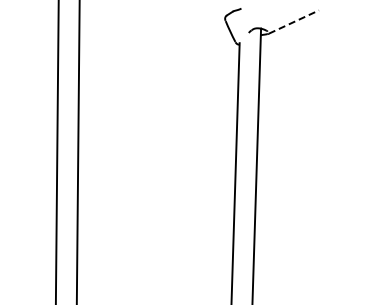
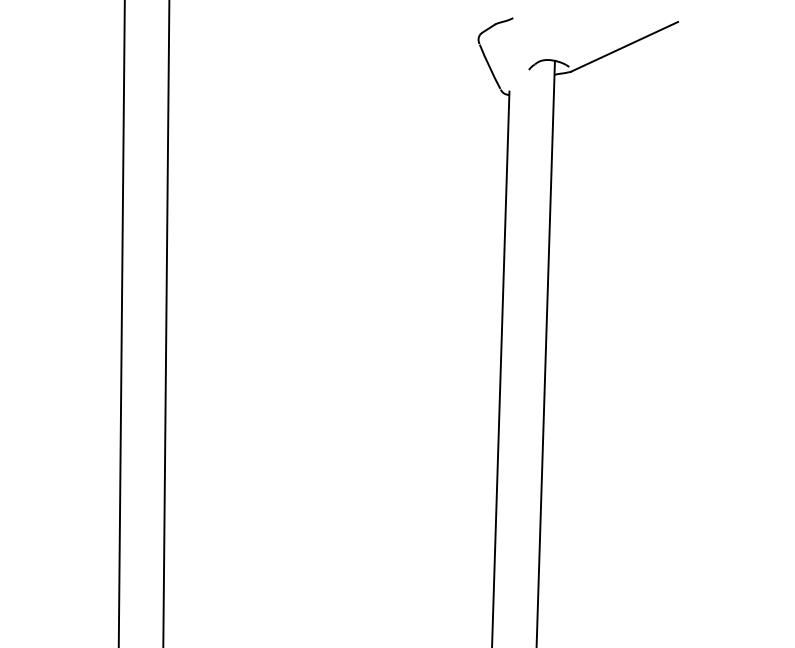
line: (293, 22) -> (623, 47), dashed -> solid

